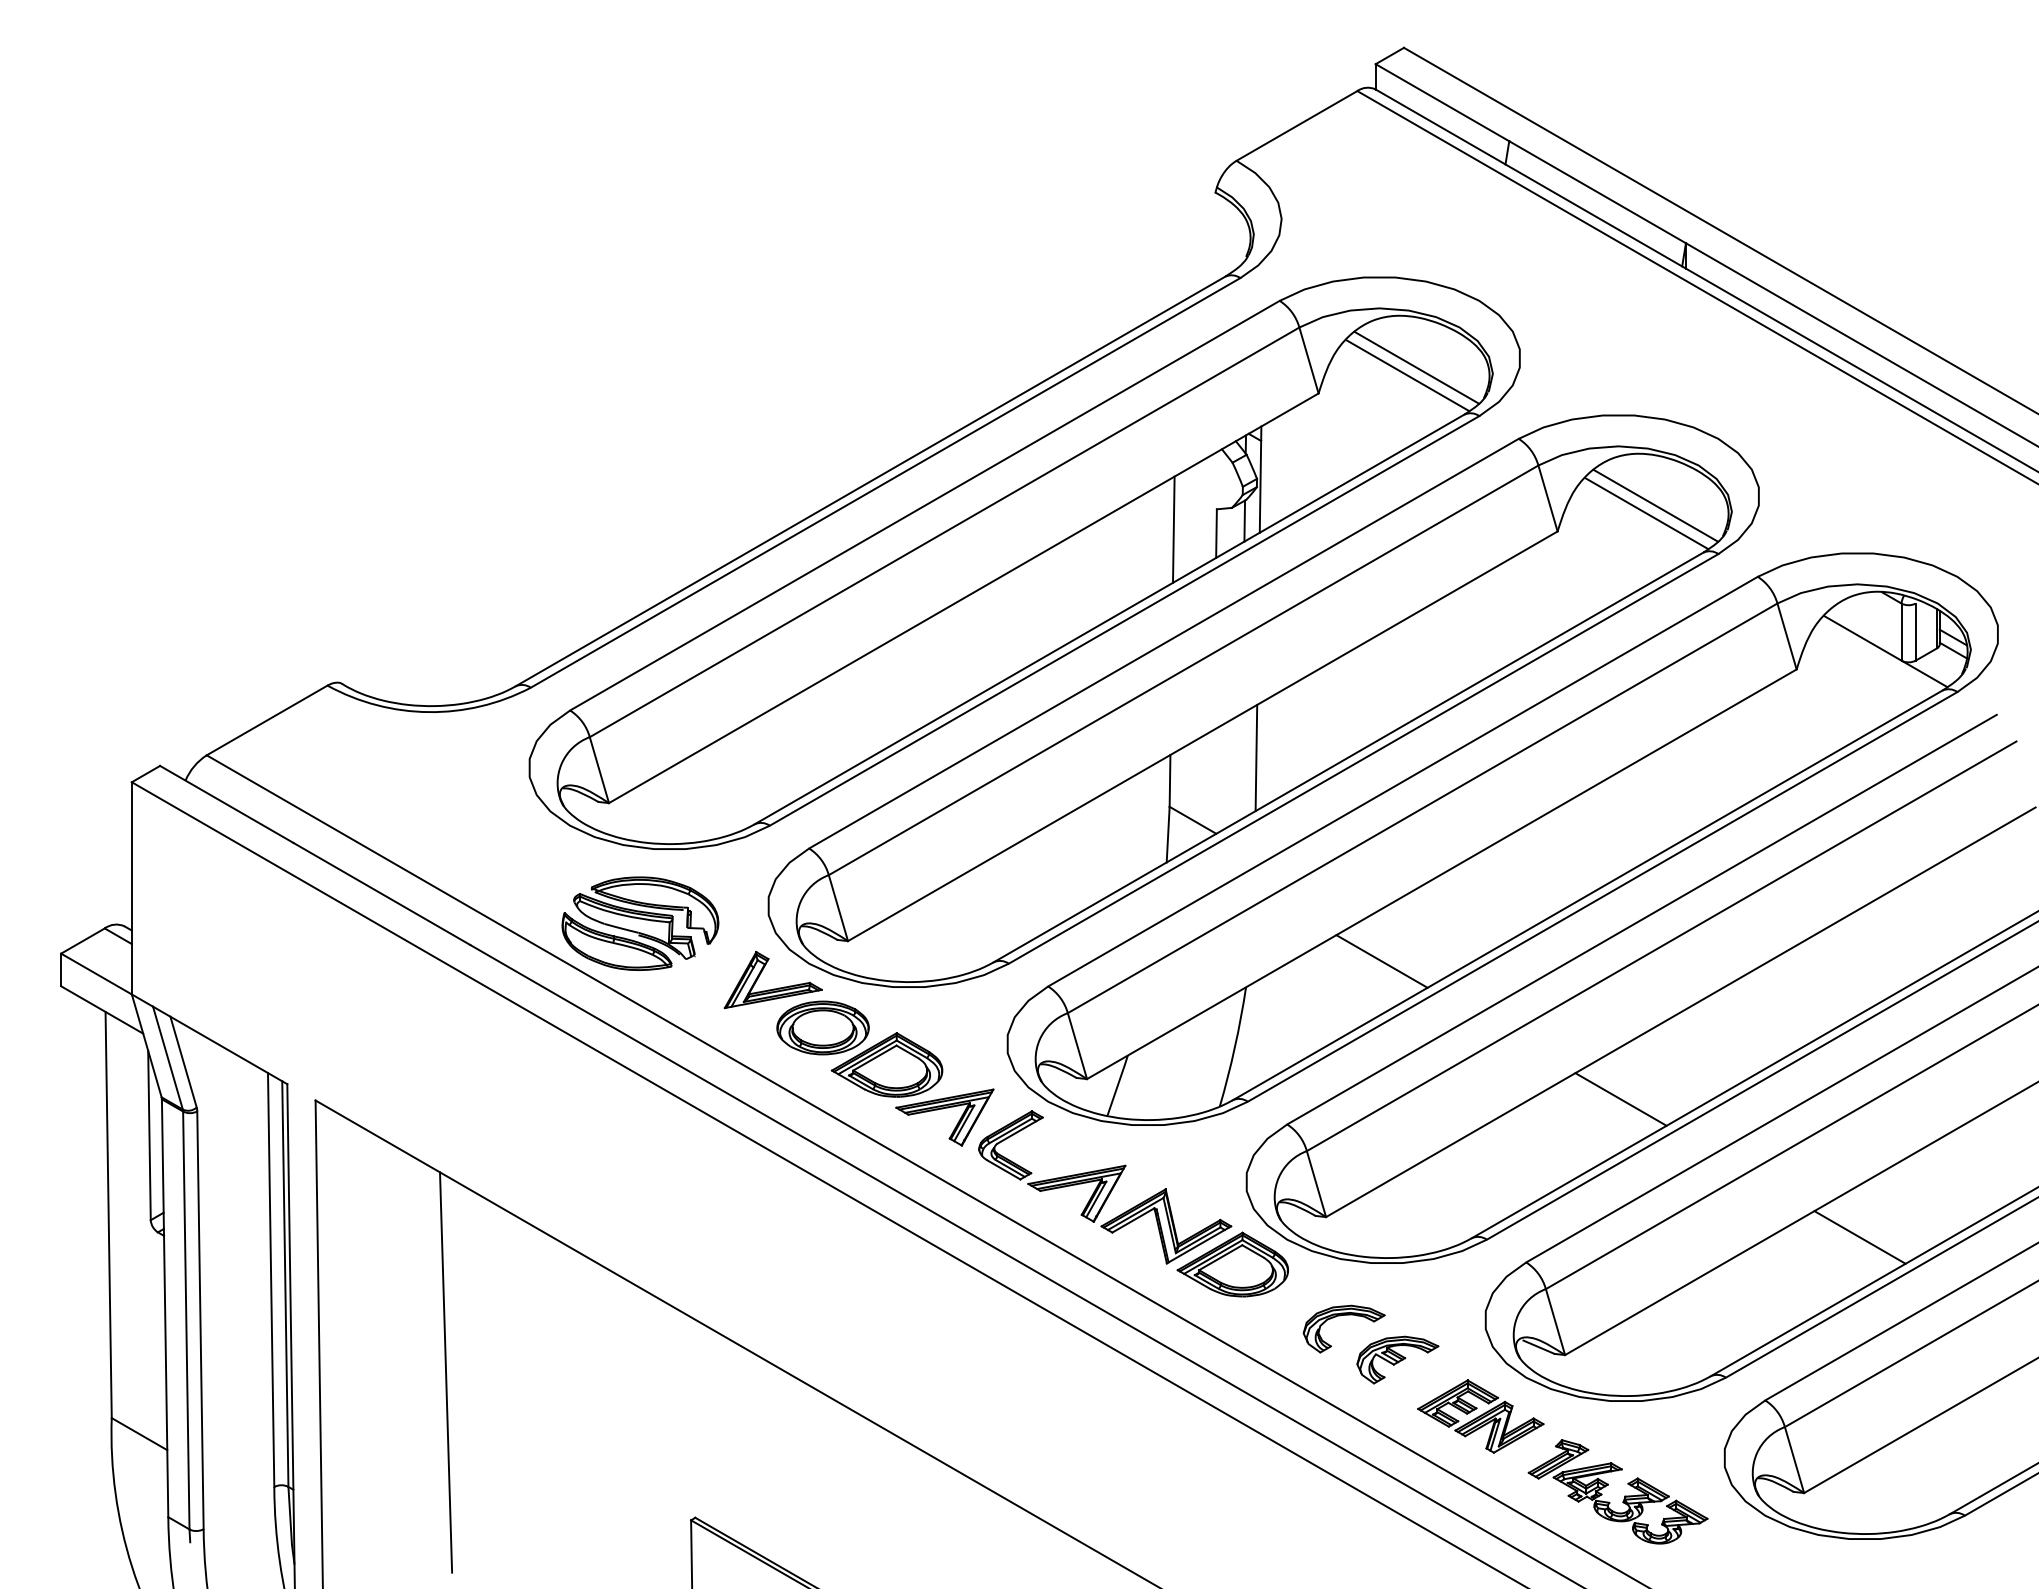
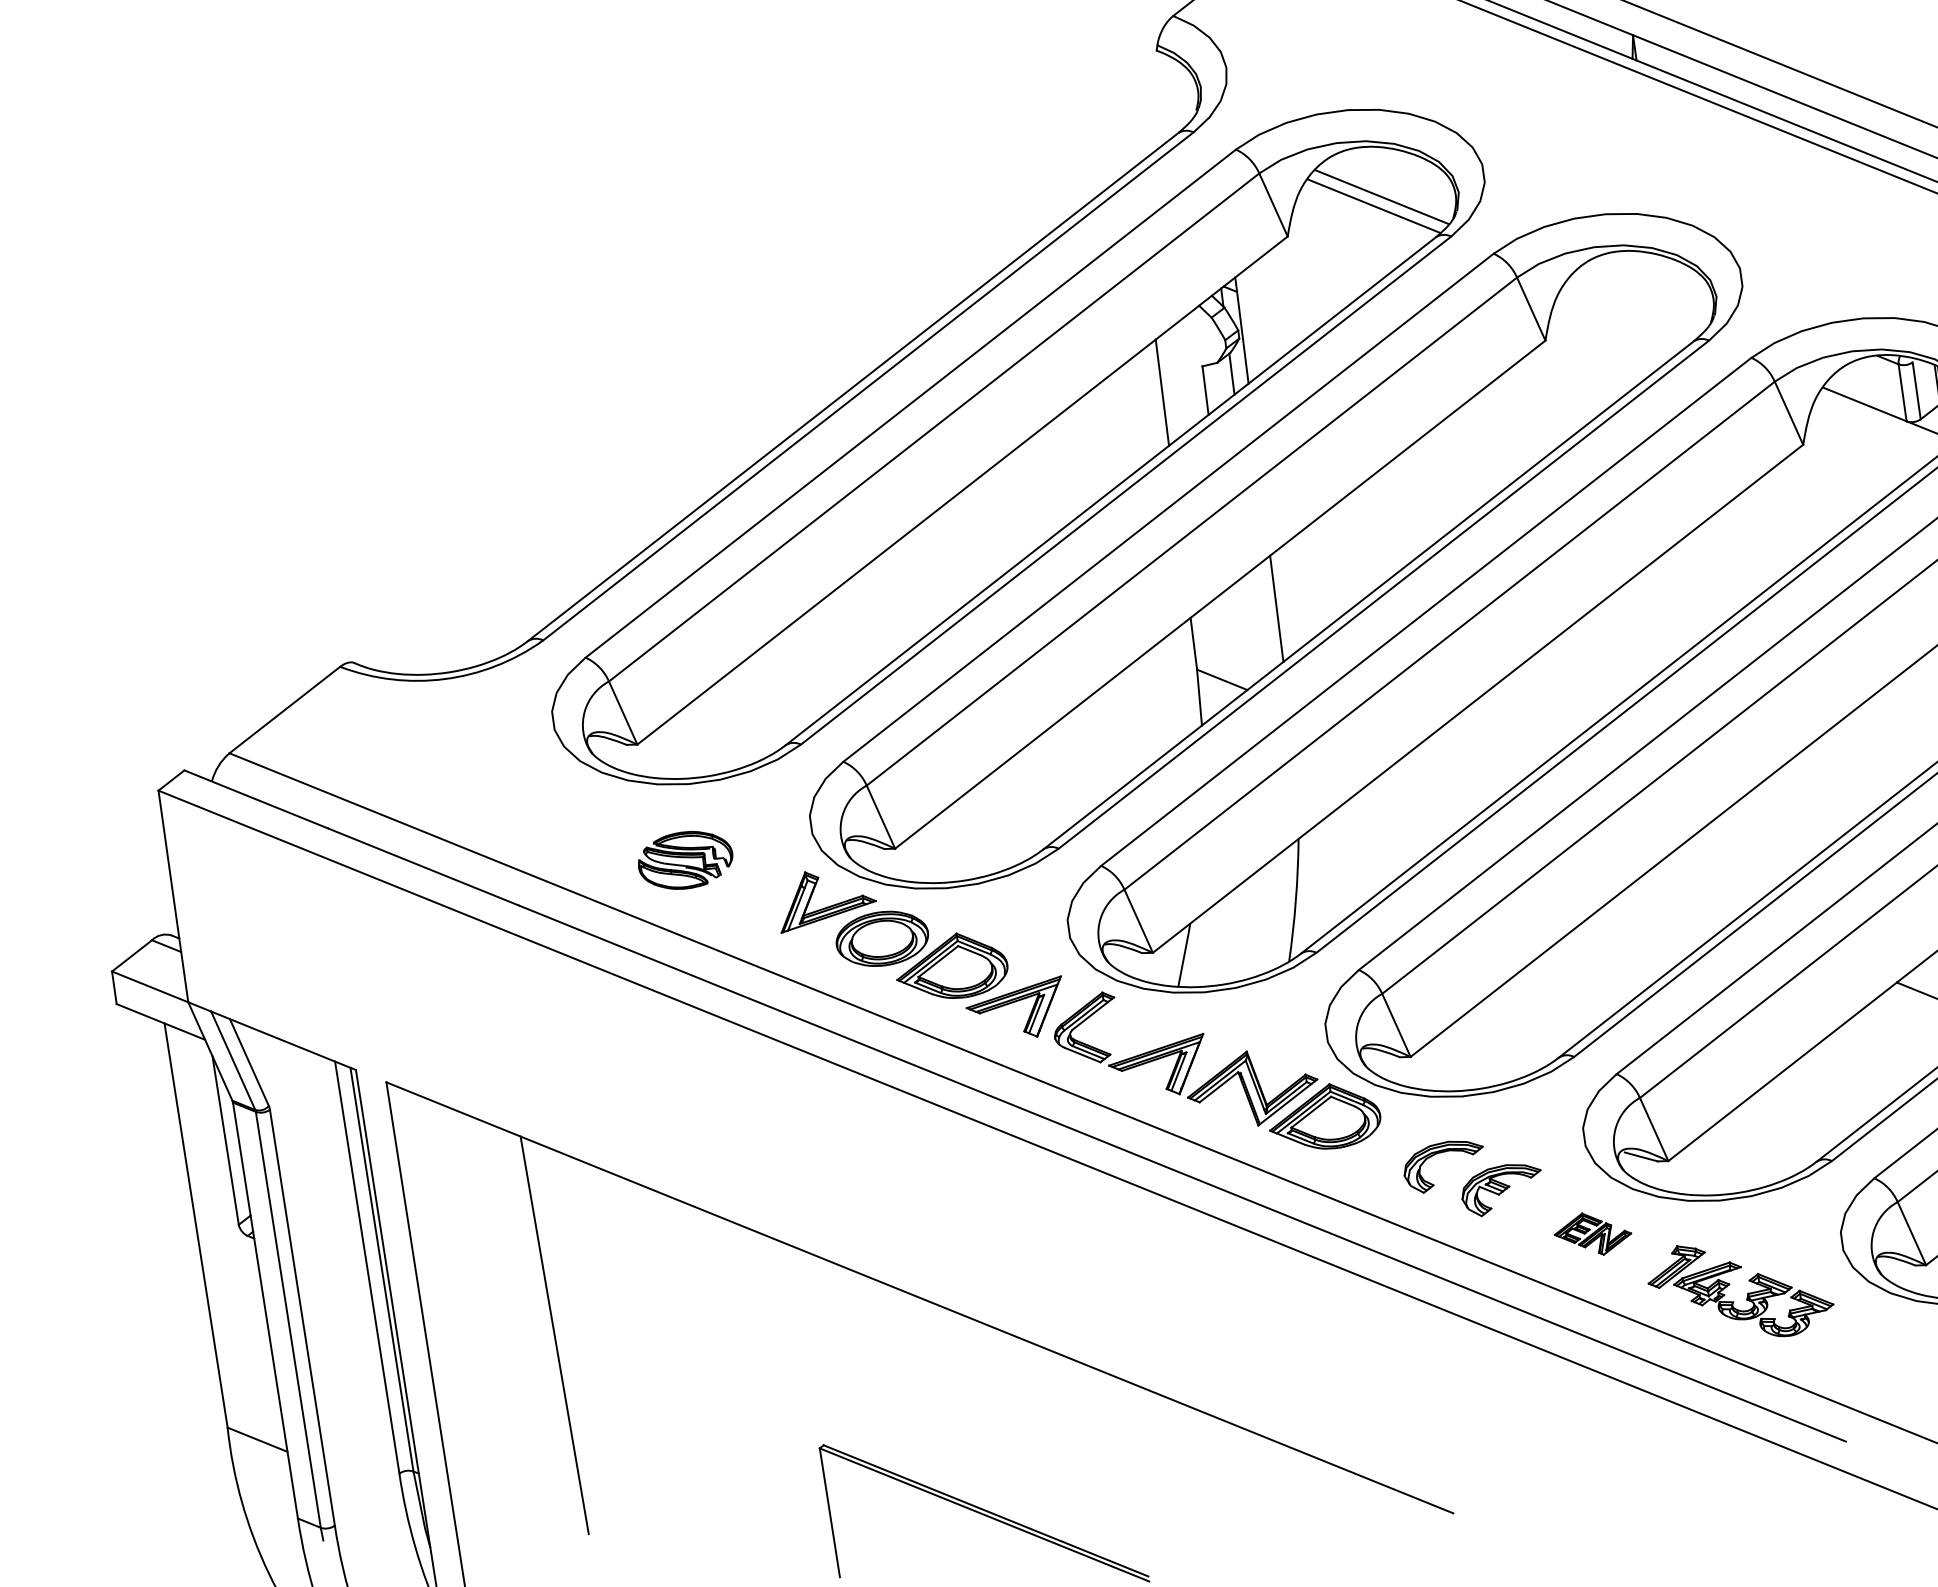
line: (1655, 505) -> (1639, 301), removed
line: (1646, 513) -> (1631, 310), removed
part: (640, 923) -> (685, 860), size x0.6
line: (1381, 961) -> (1430, 794), removed
line: (1620, 1099) -> (1687, 898), removed
part: (1480, 1416) -> (1592, 1234), size x0.6

